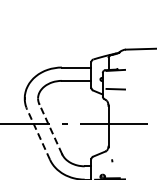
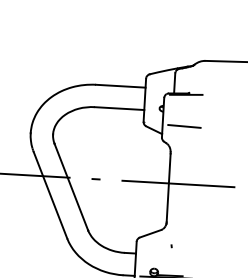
line: (50, 129) -> (70, 187), dashed -> solid
line: (38, 134) -> (50, 194), dashed -> solid

